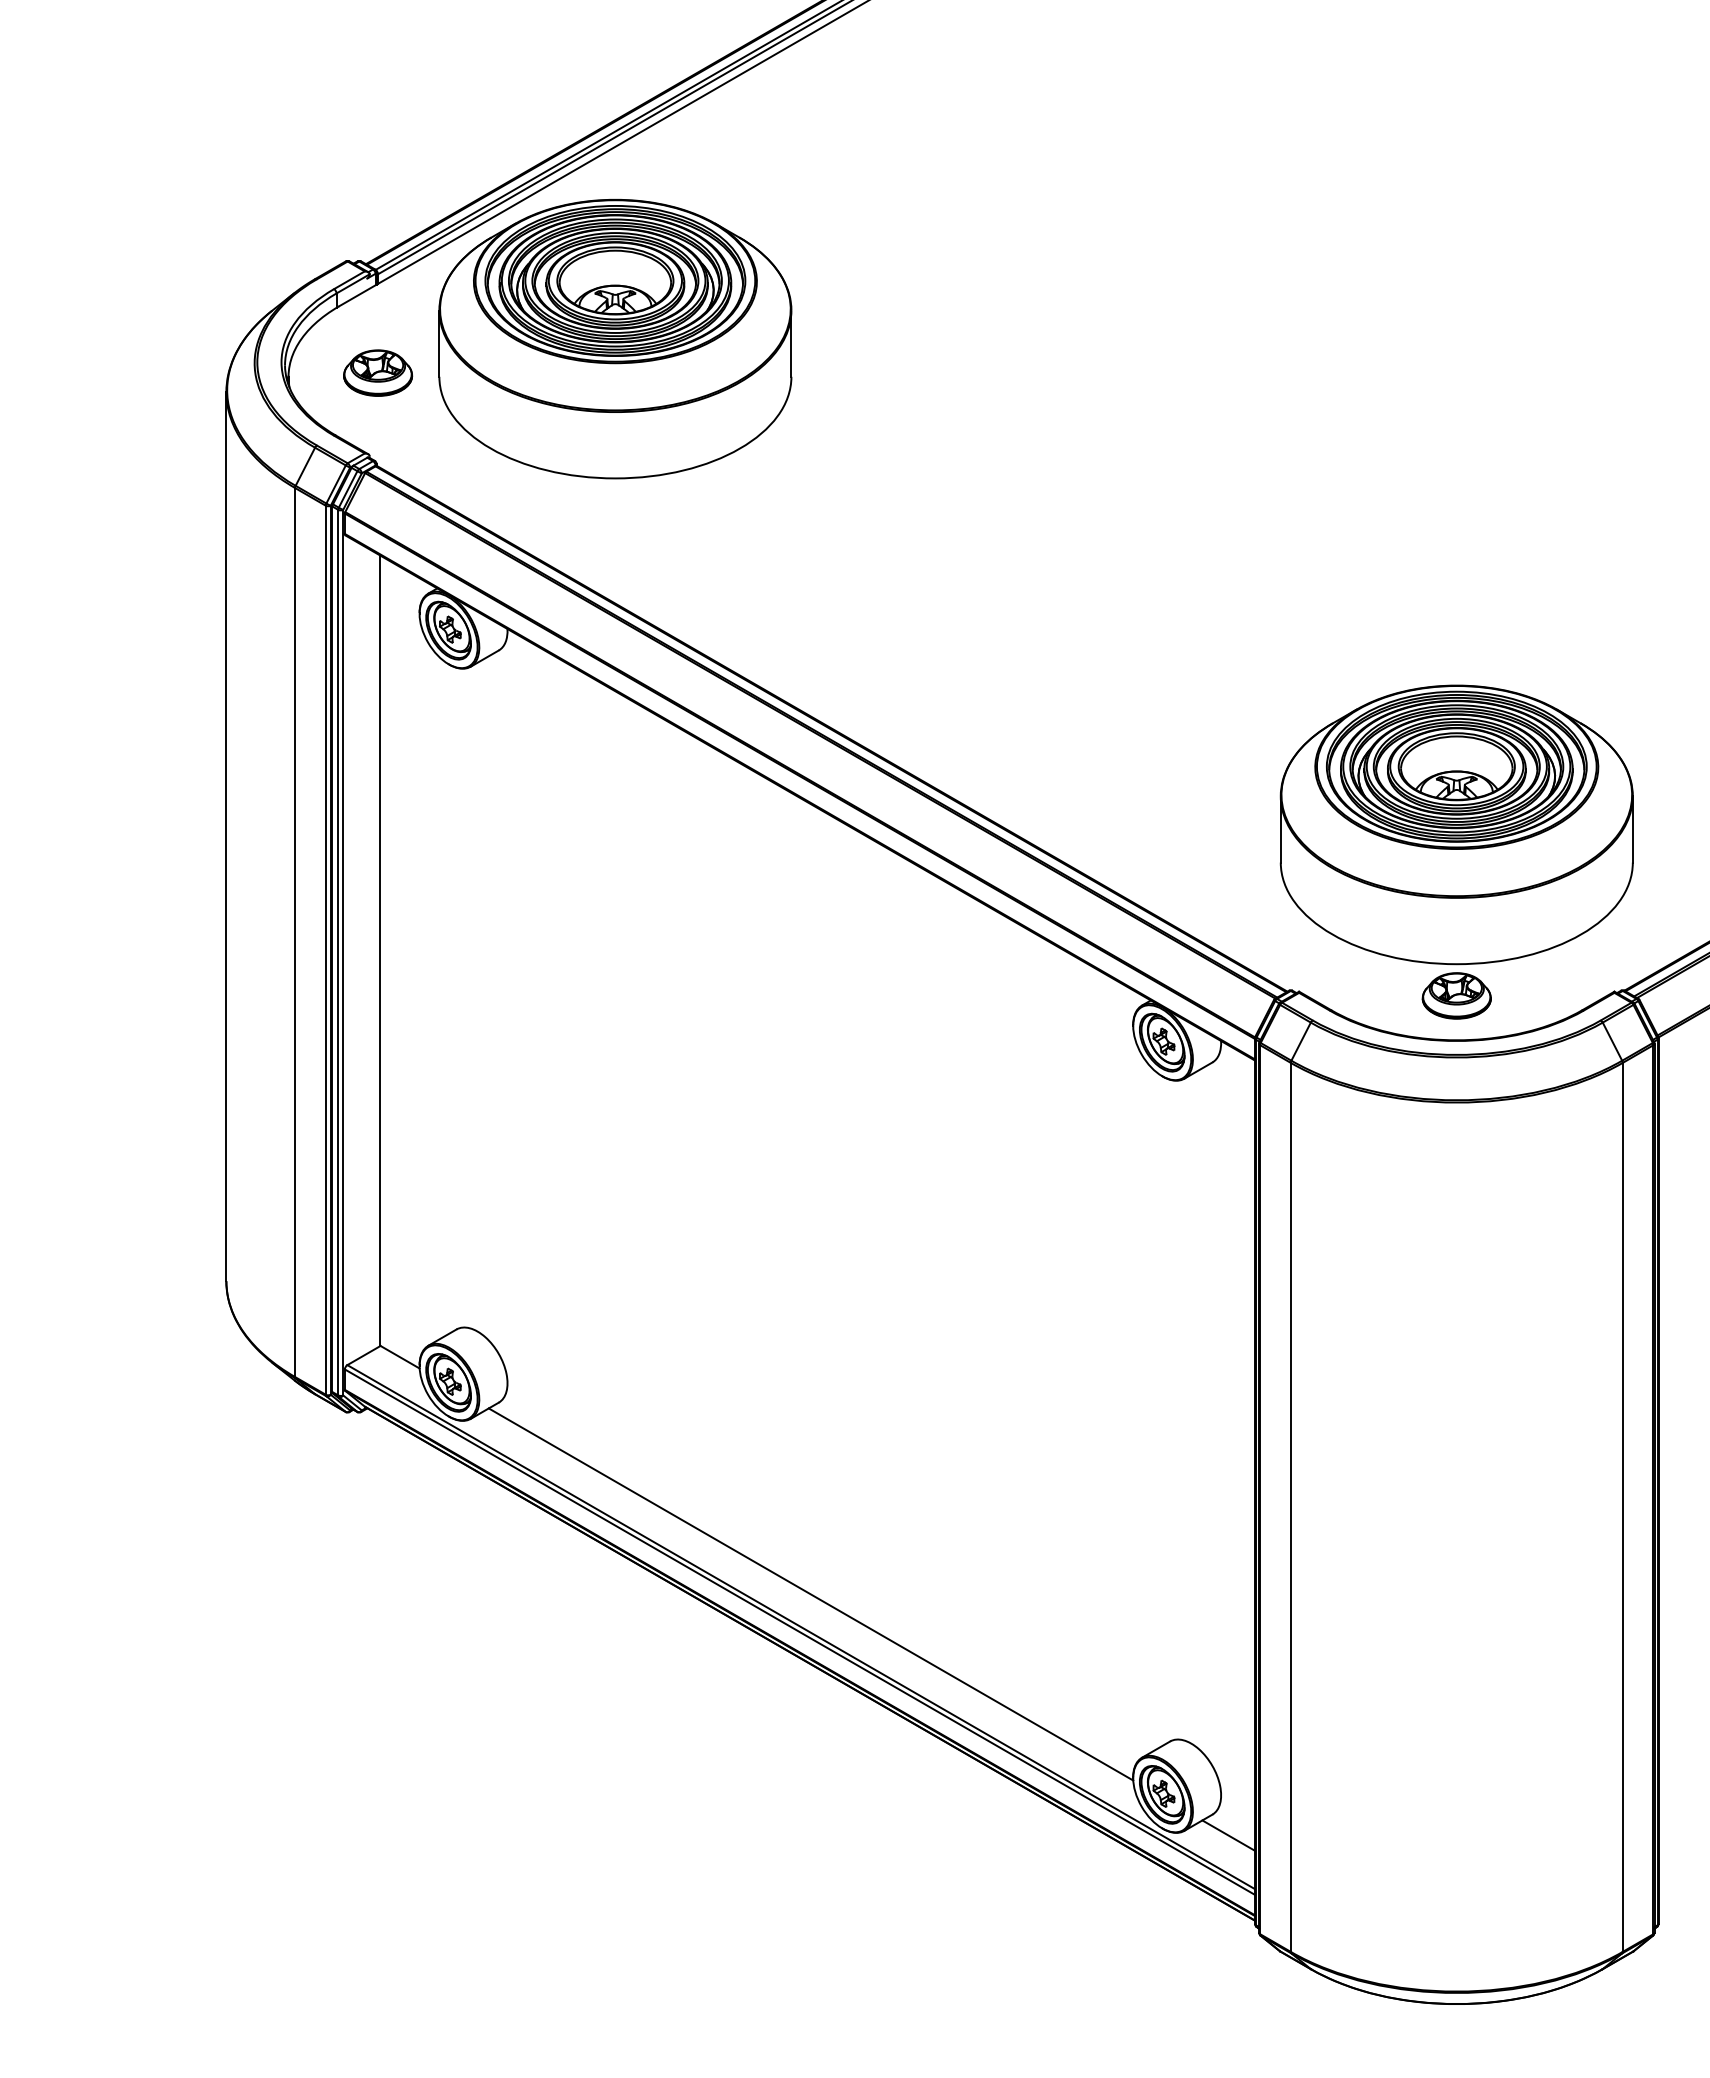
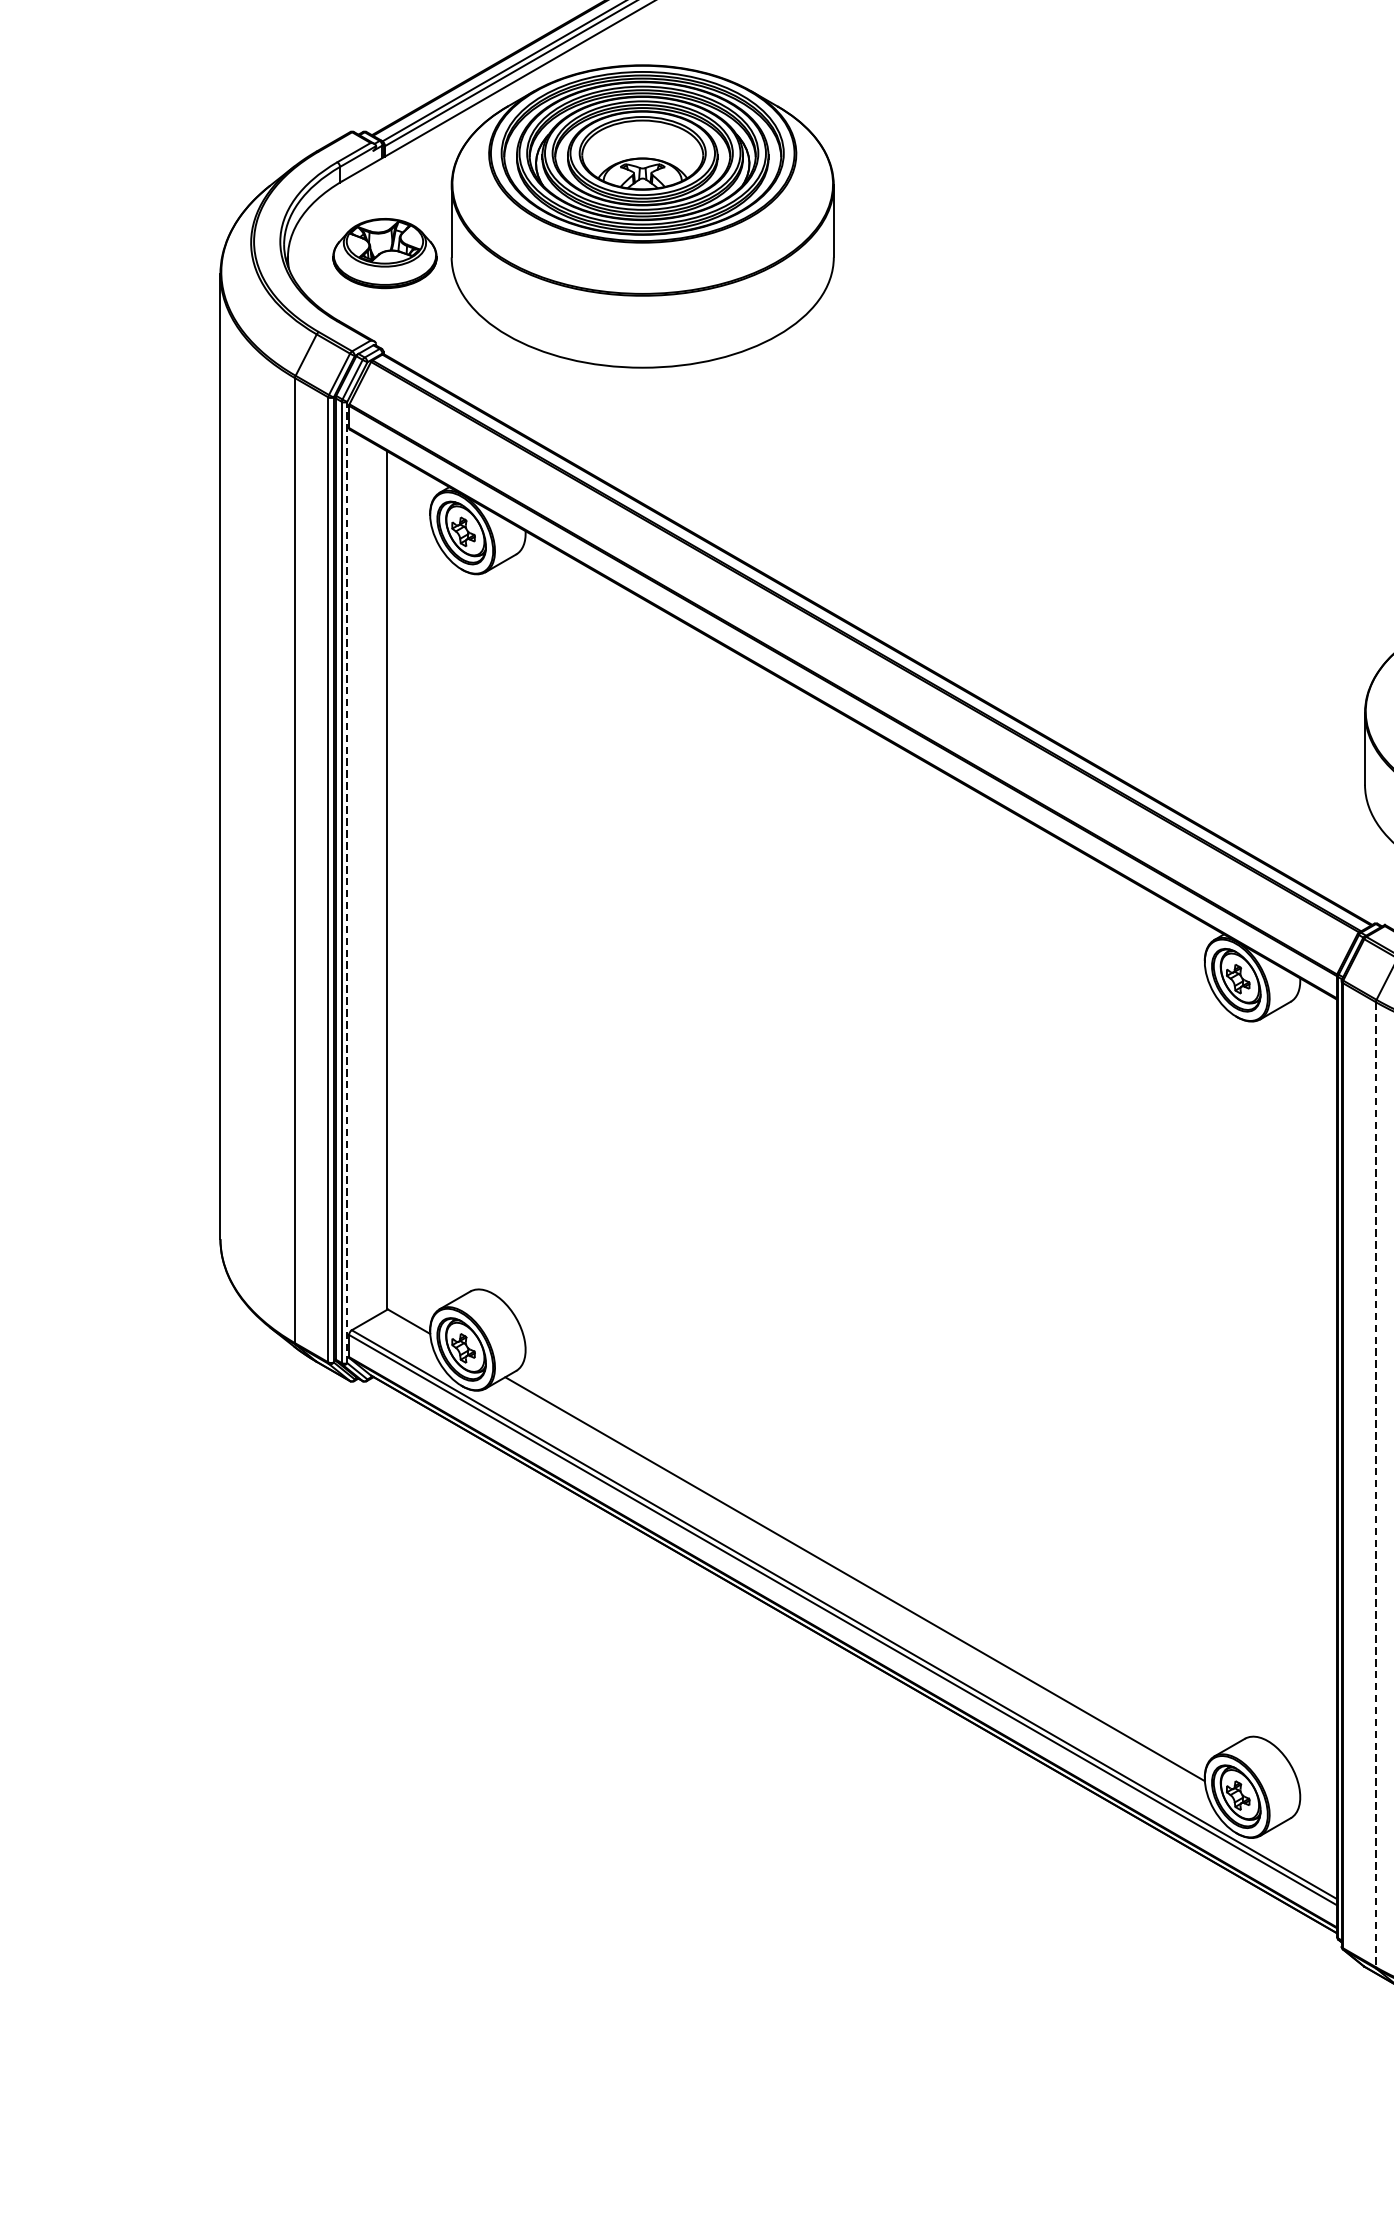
part: (378, 372) -> (385, 252), size x1.4
line: (343, 952) -> (347, 882), solid -> dashed
line: (1290, 1507) -> (1375, 1484), solid -> dashed
line: (1228, 1835) -> (1308, 1840), removed

